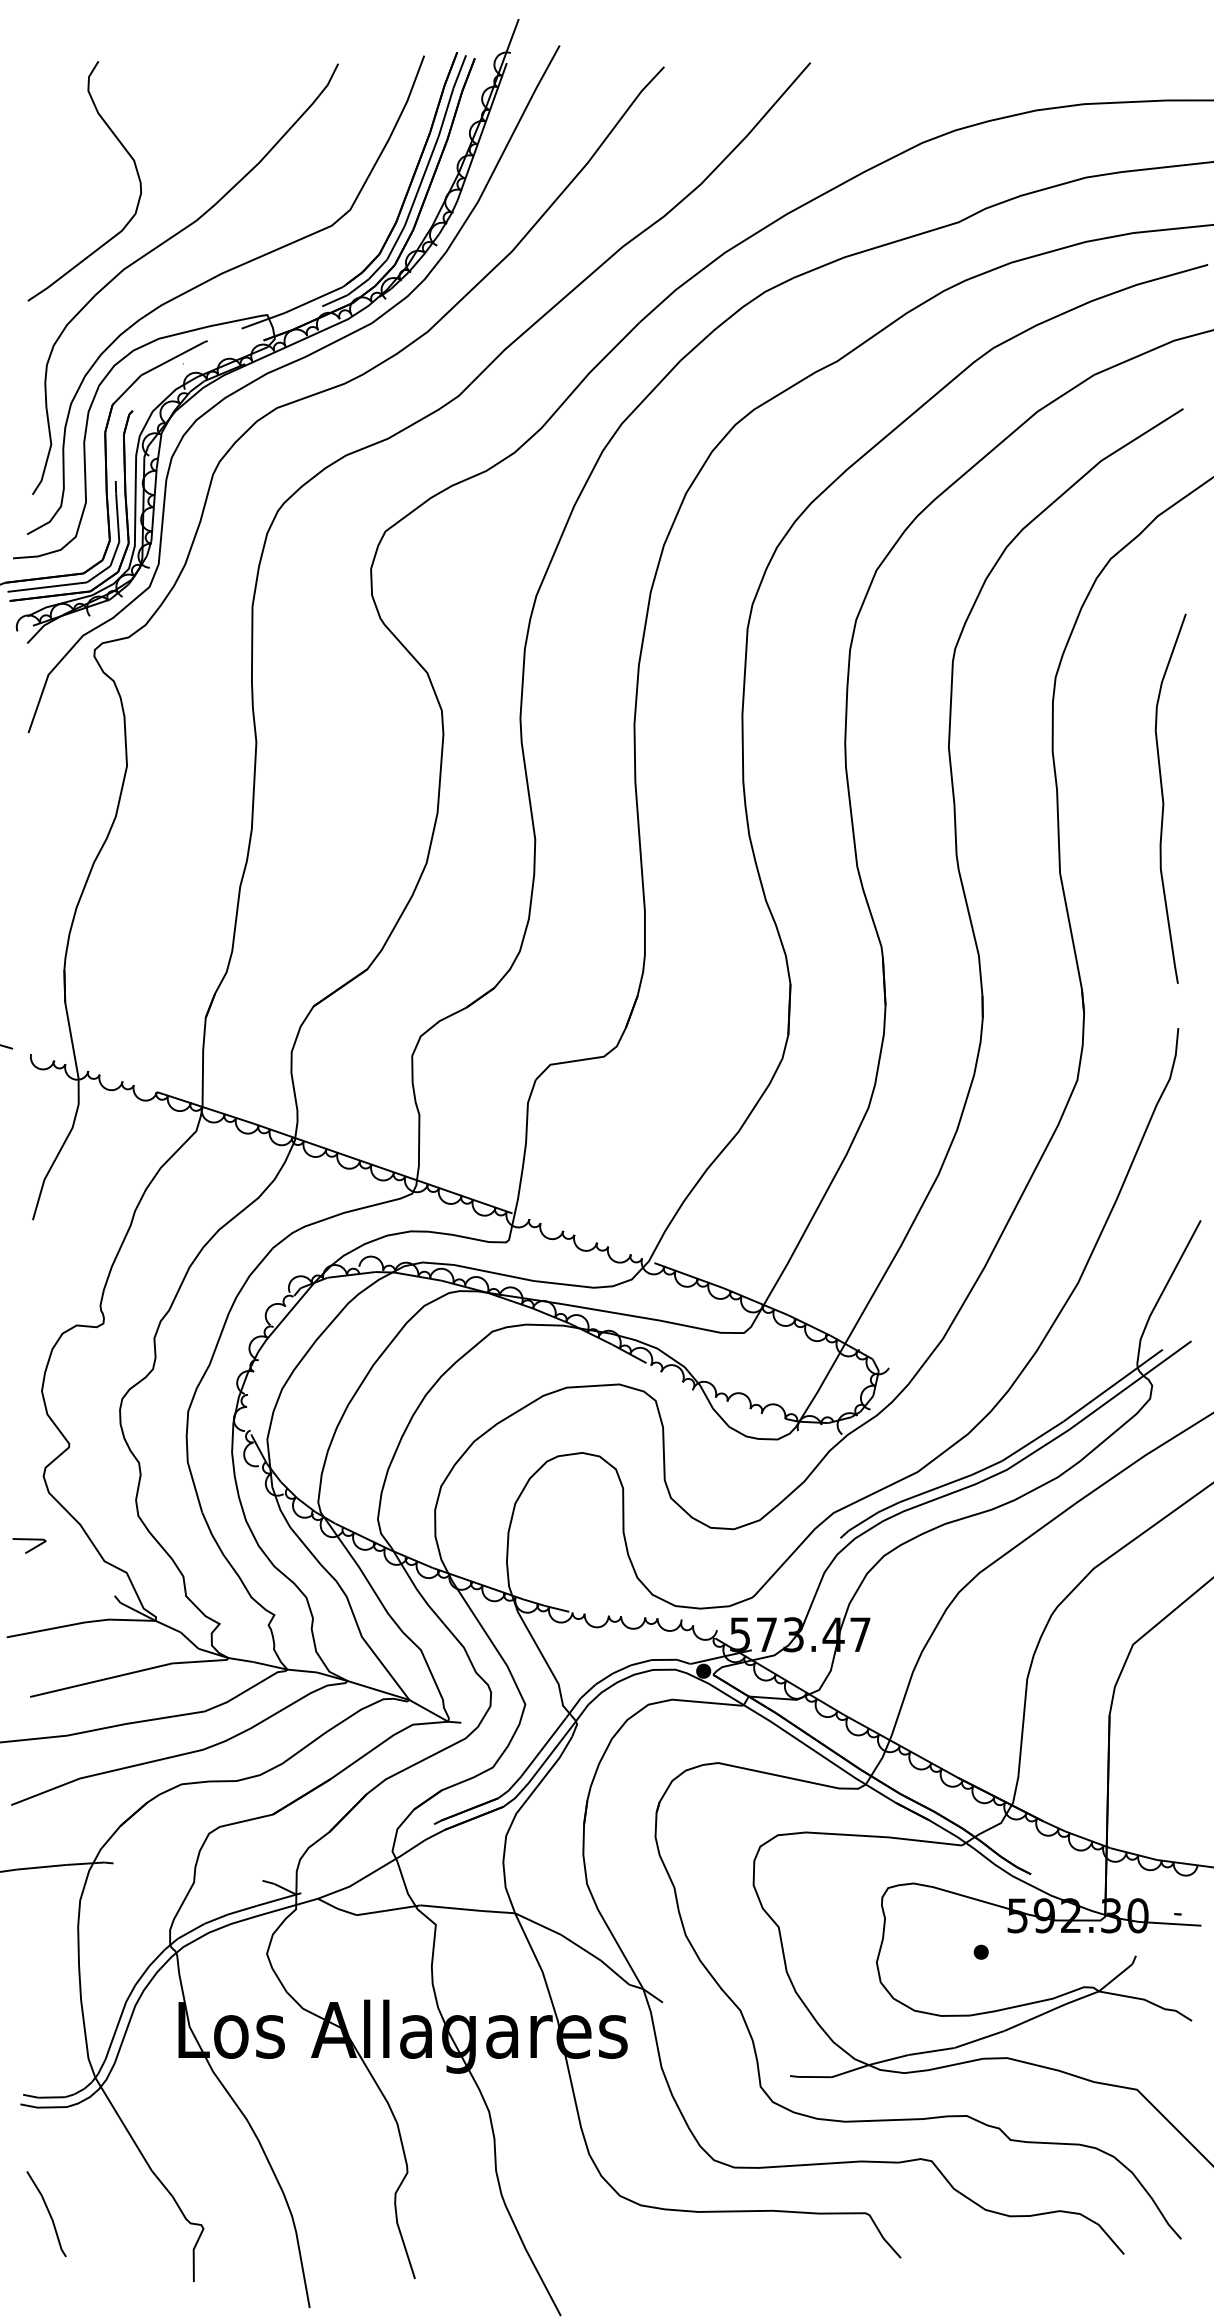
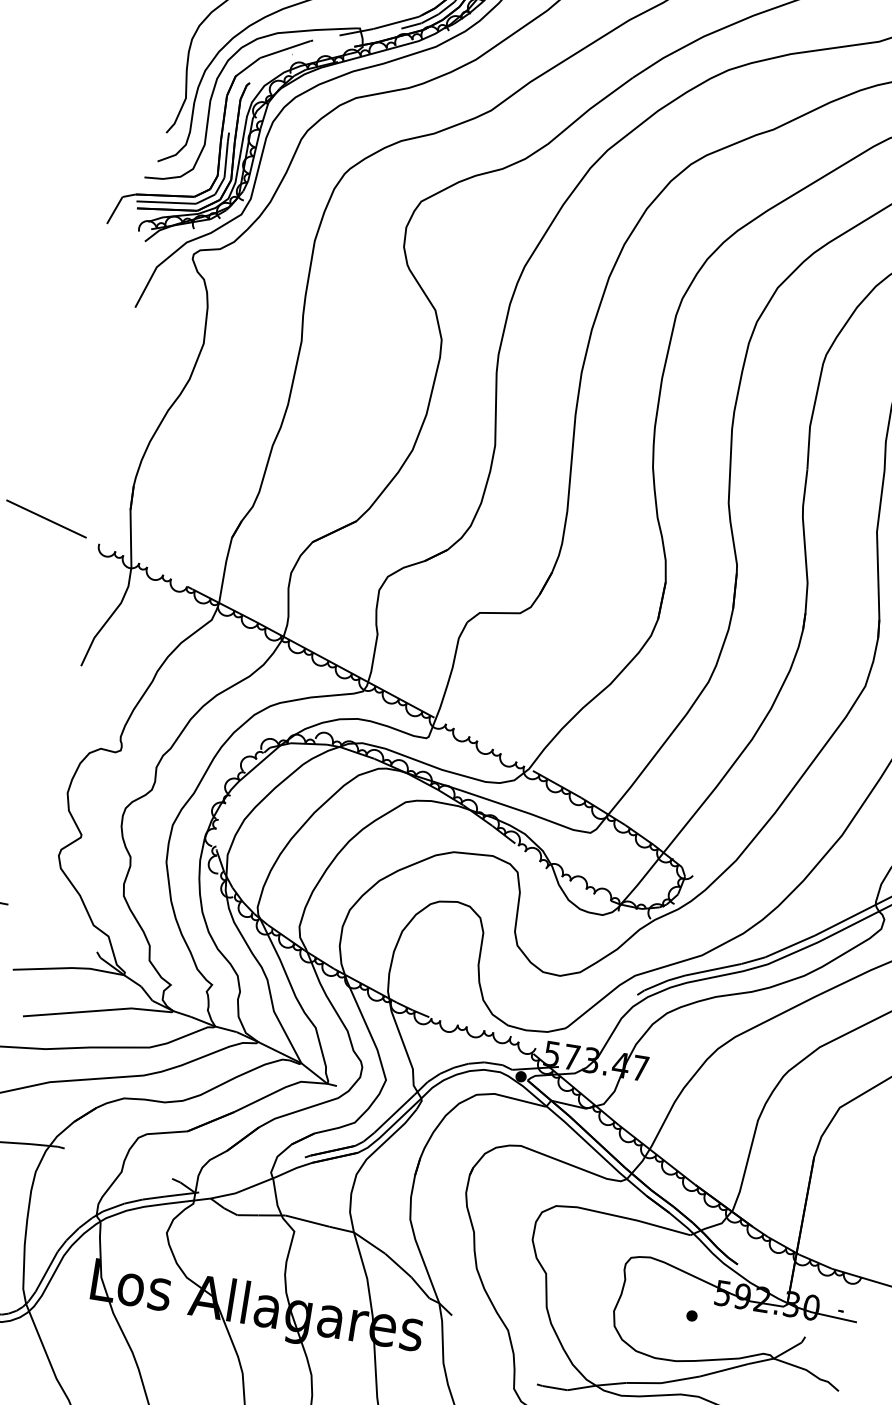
line: (31, 1548) -> (41, 907), removed

